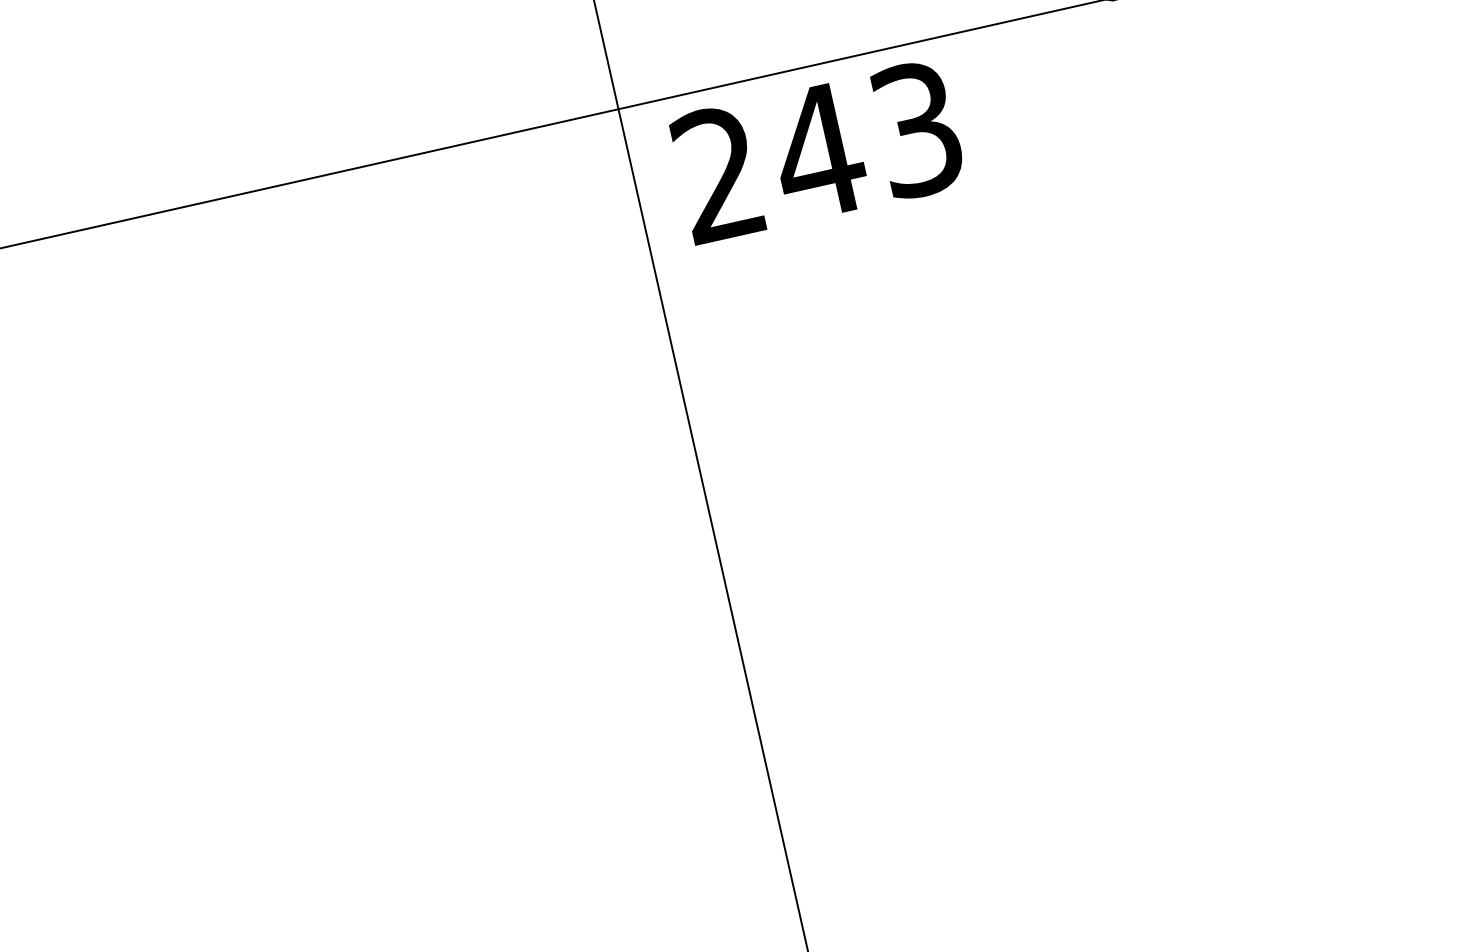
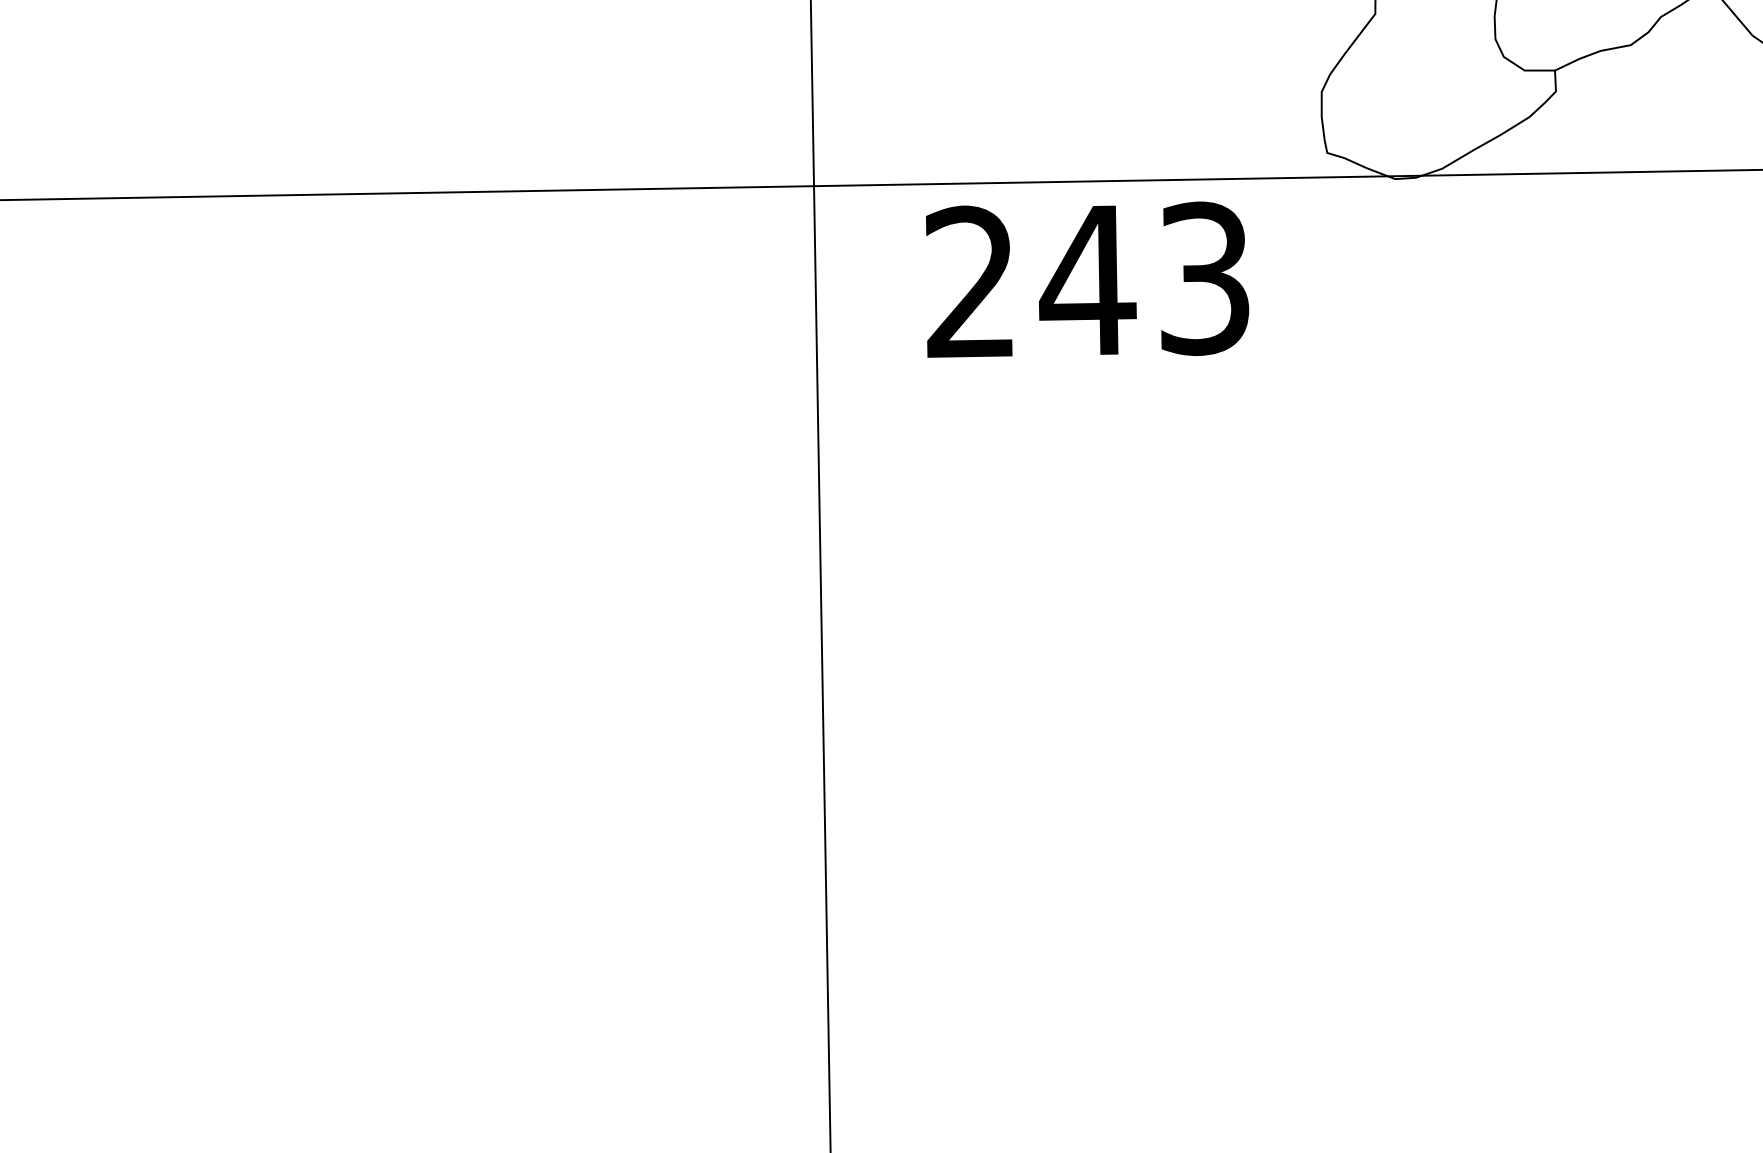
text: (817, 150) -> (1087, 279), moved

